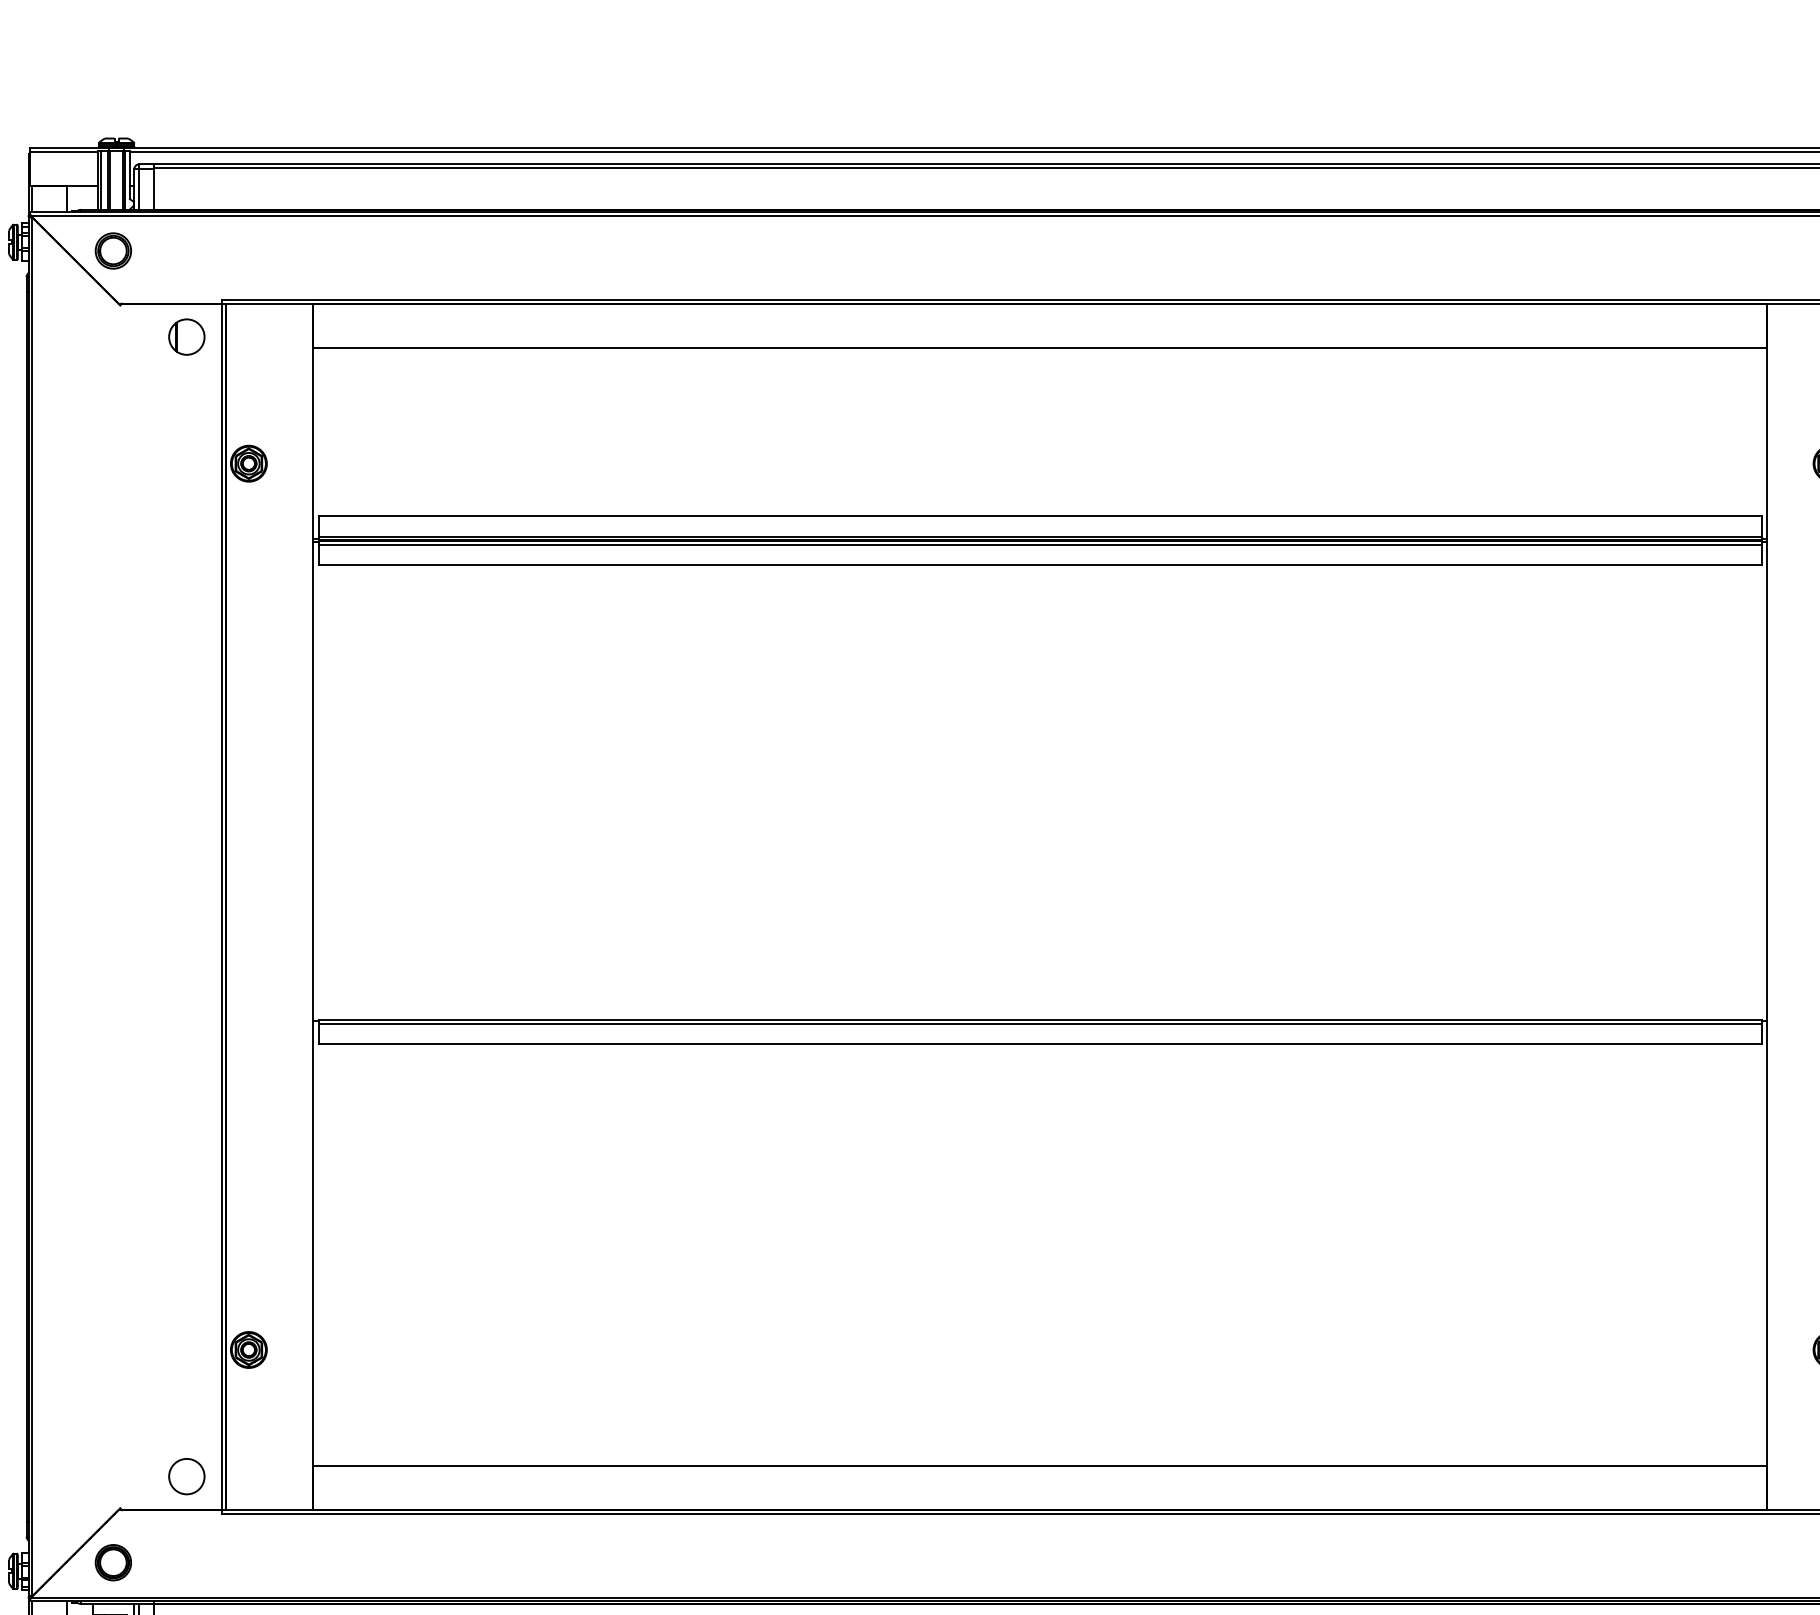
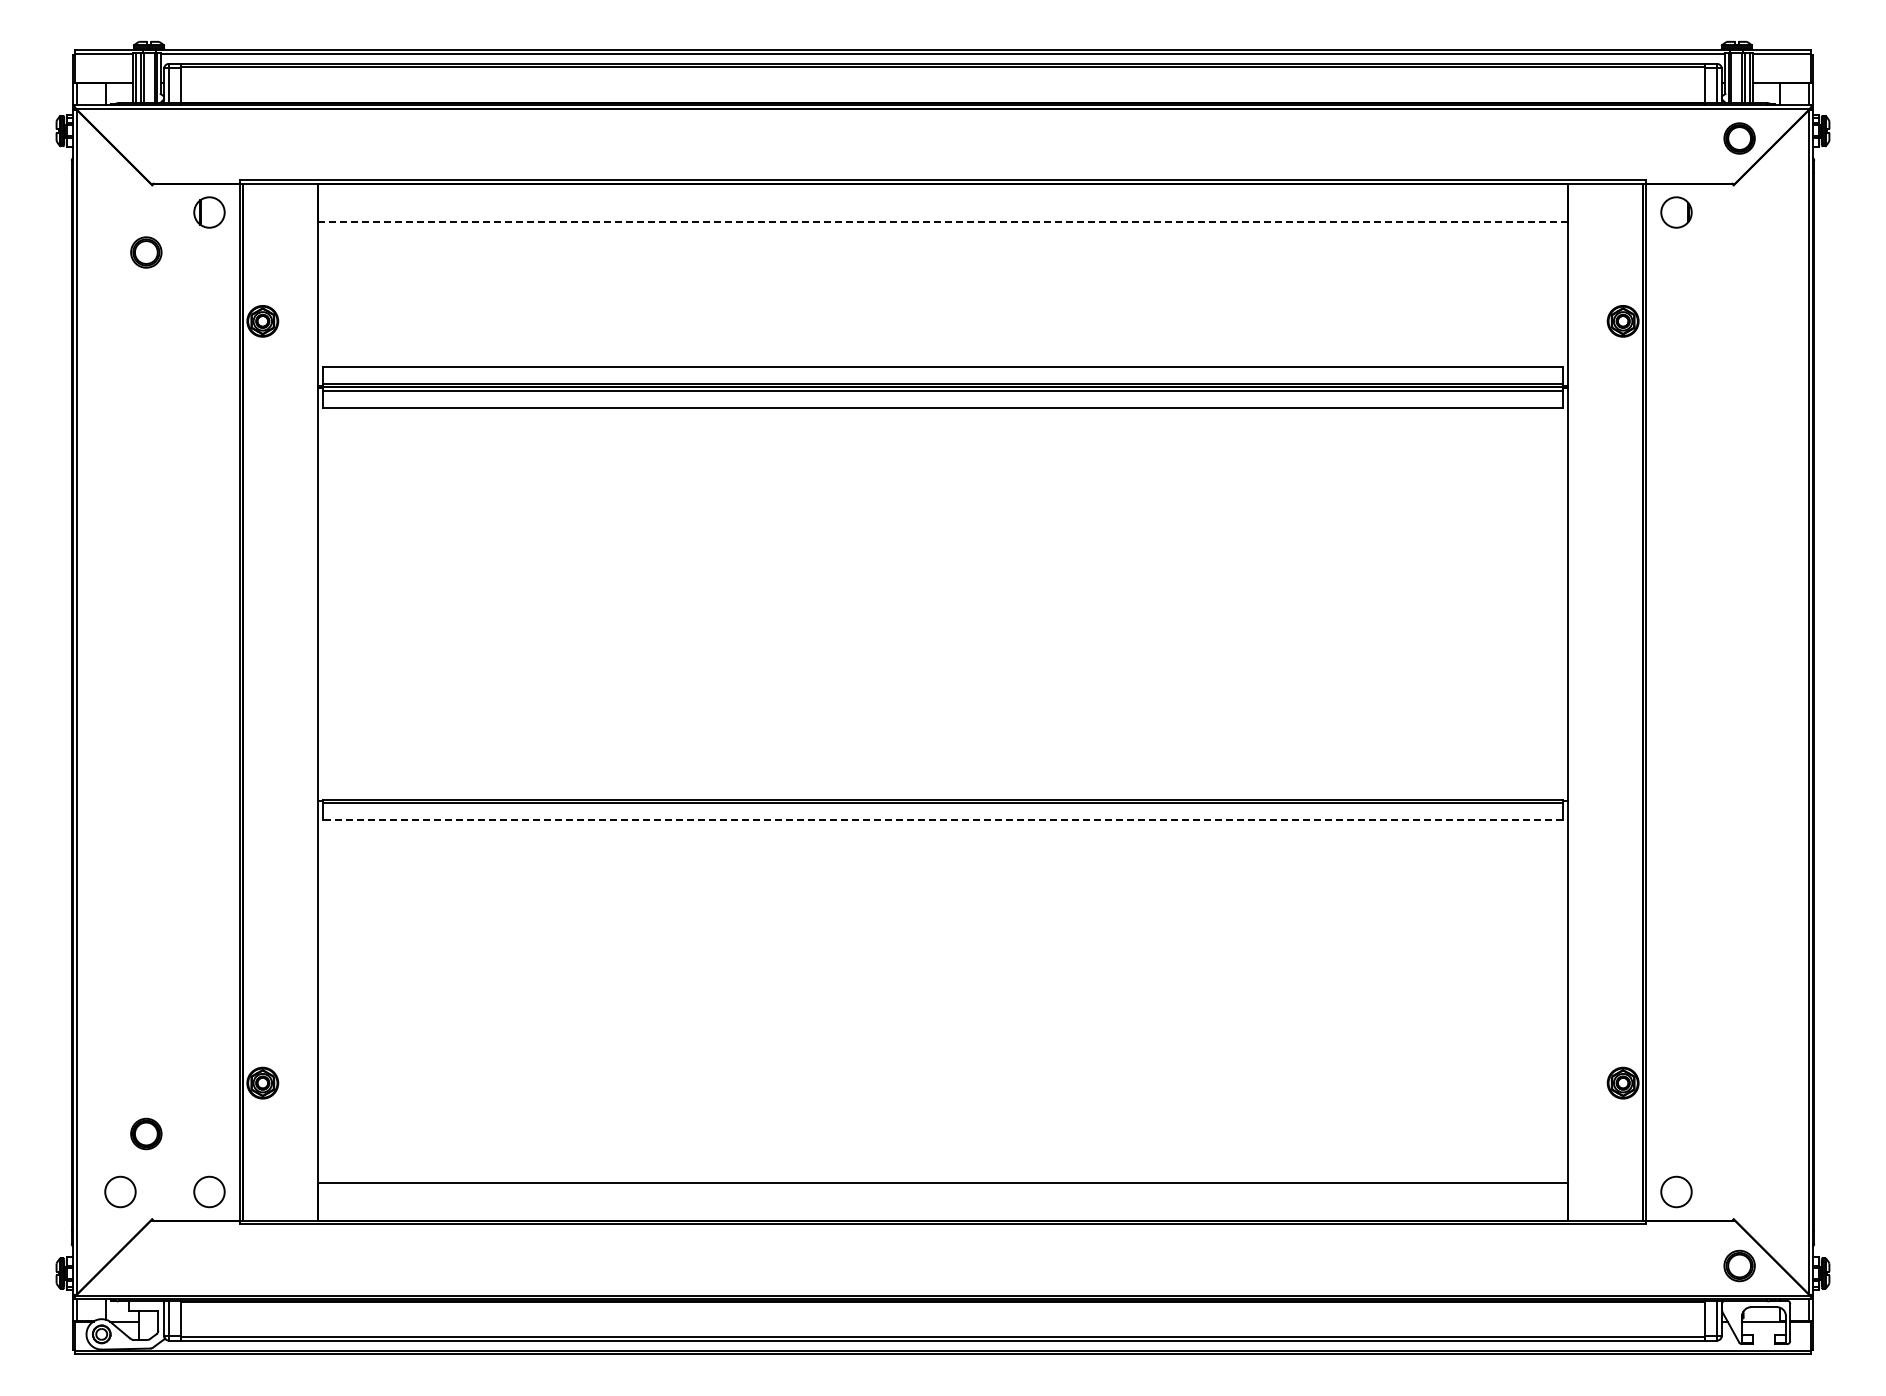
part: (113, 250) -> (146, 252), moved
line: (1040, 347) -> (943, 221), solid -> dashed
line: (1039, 1044) -> (942, 820), solid -> dashed
circle: (83, 1476) -> (120, 1191), added
part: (113, 1562) -> (146, 1133), moved

